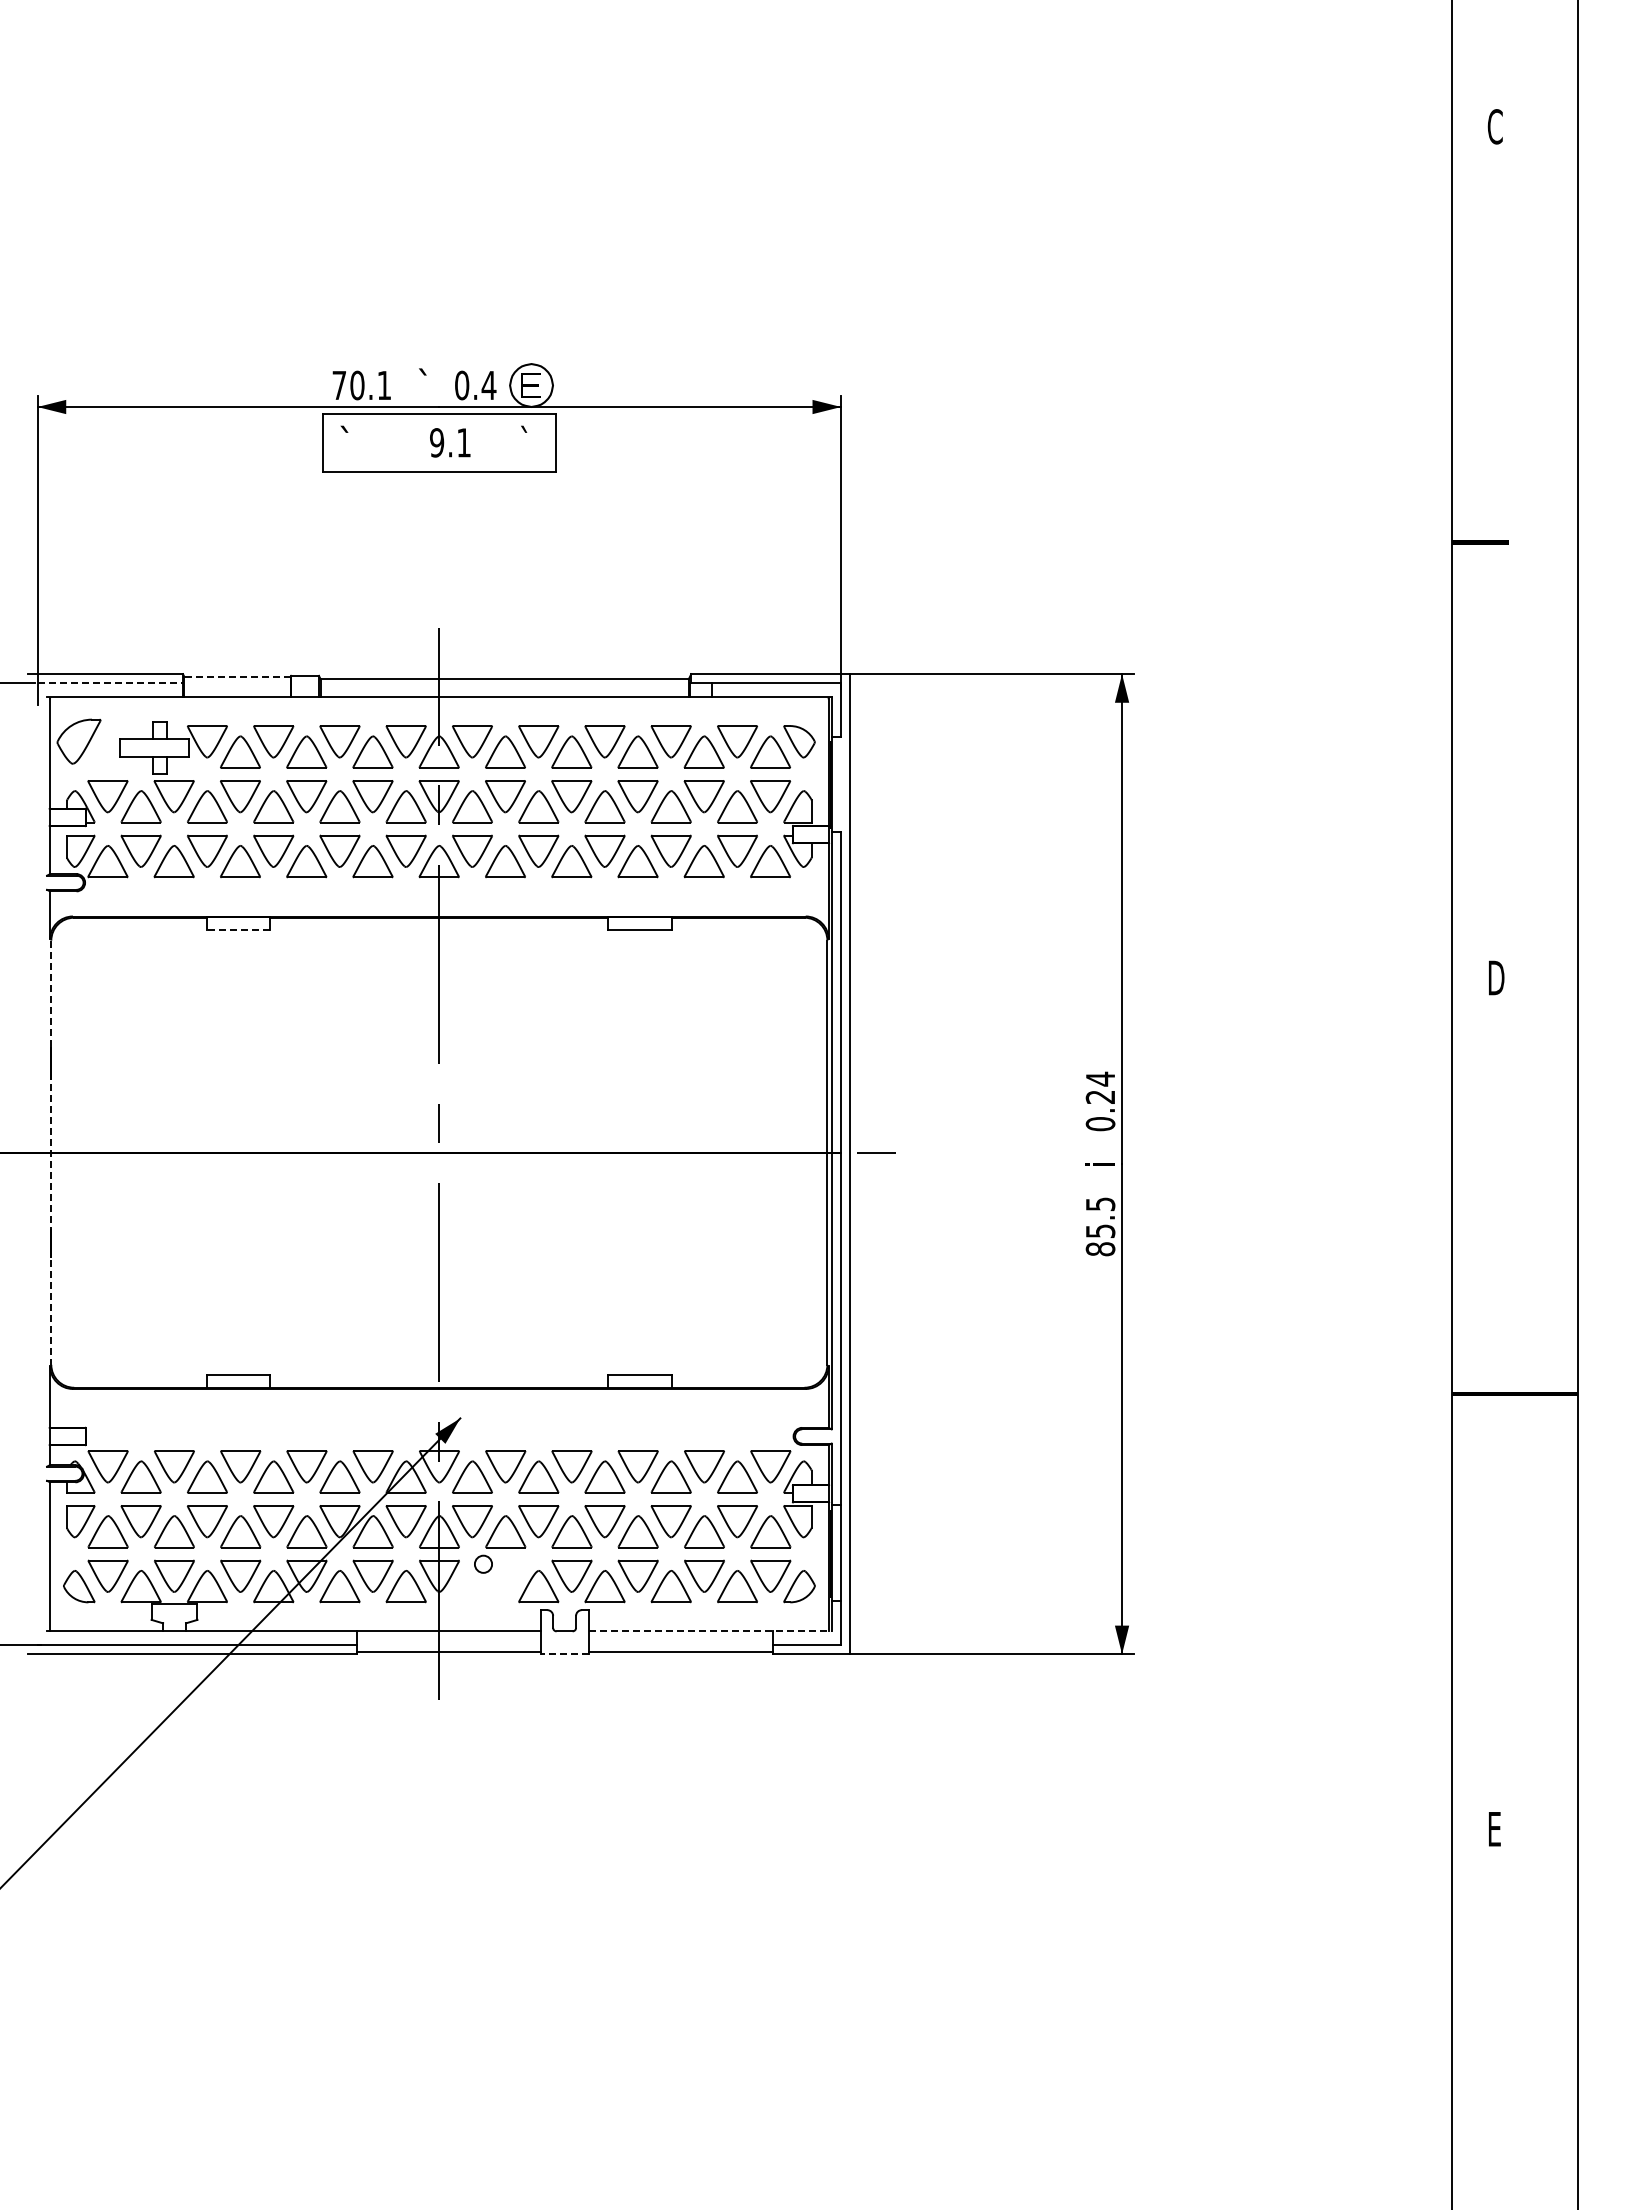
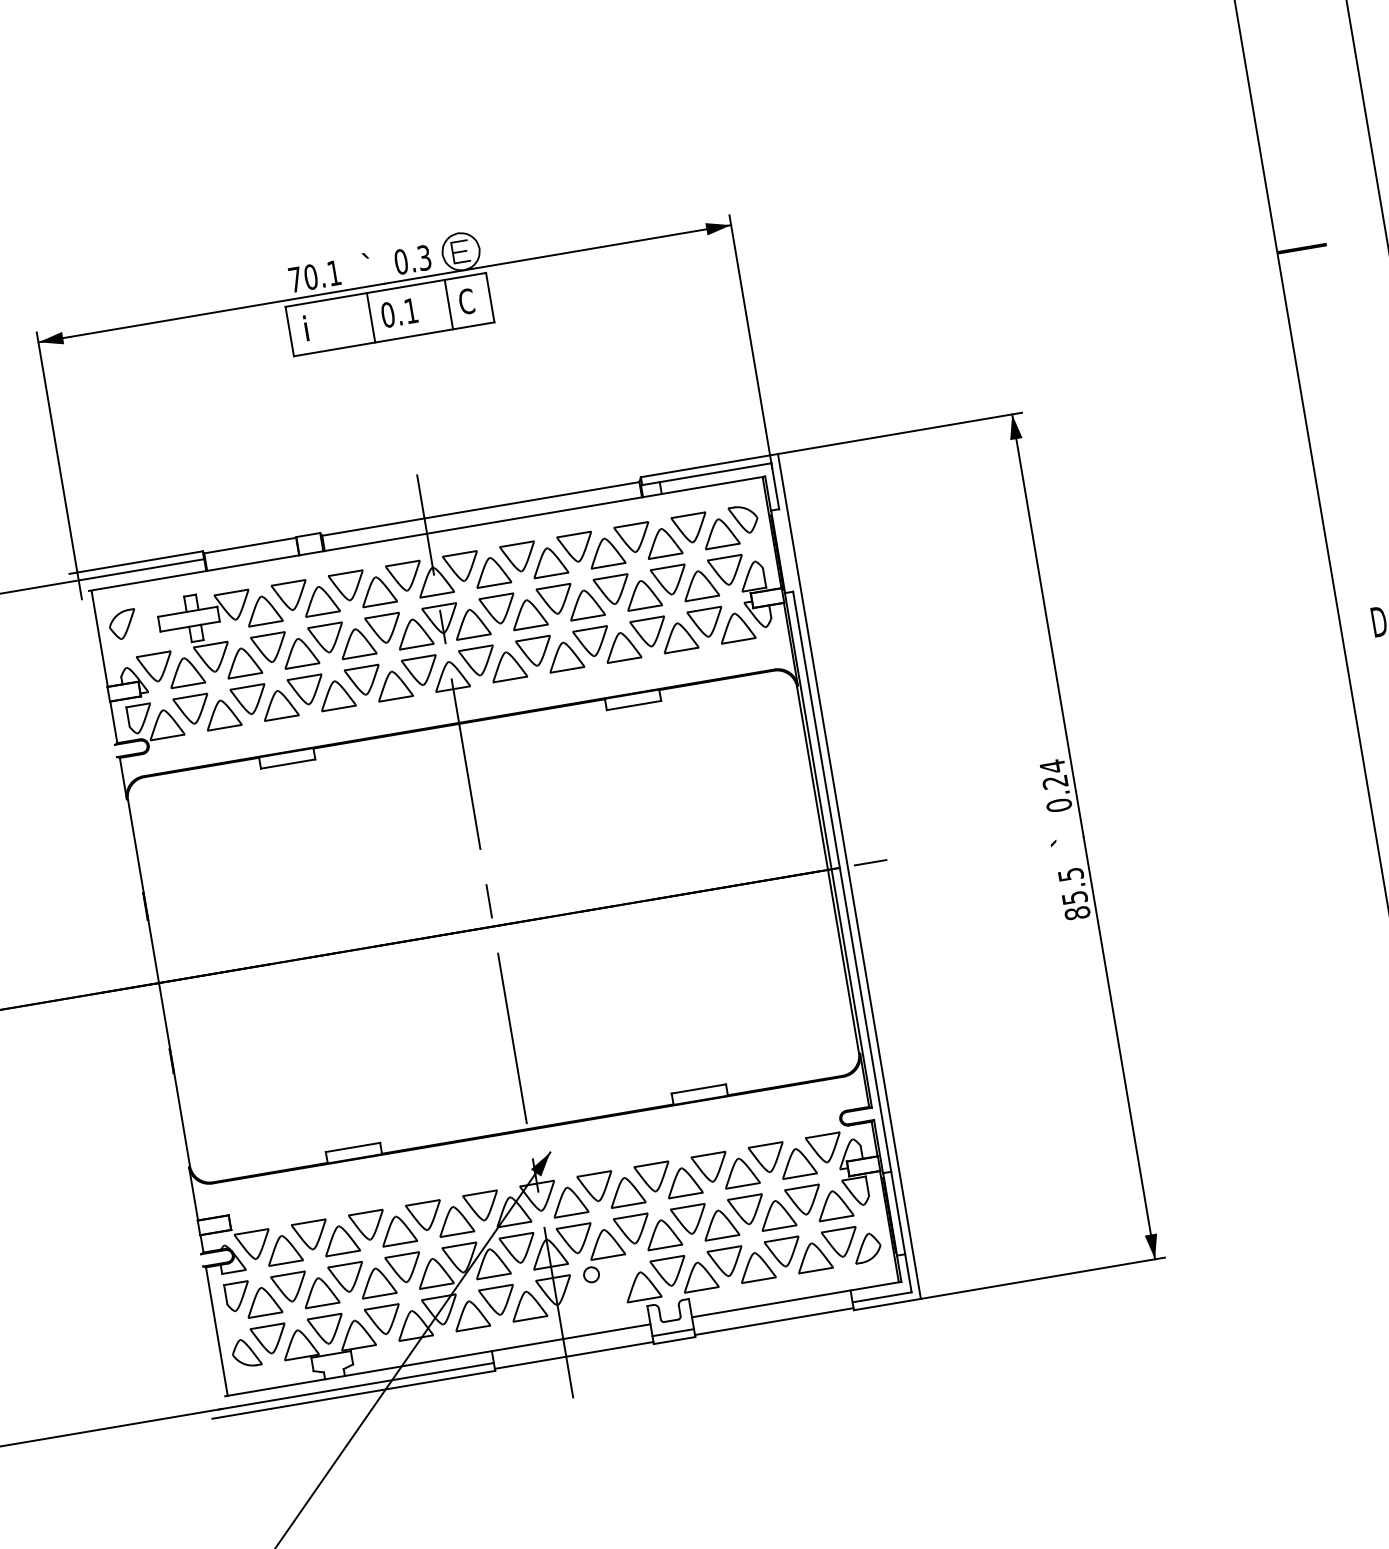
text: (488, 385) -> (424, 258), 0.4 -> 0.3
text: (344, 440) -> (307, 326), ` -> i
text: (528, 441) -> (466, 300), ` -> C
line: (417, 442) -> (371, 317), added
text: (437, 442) -> (388, 314), 9.1 -> 0.1
line: (507, 442) -> (448, 304), added
line: (237, 676) -> (250, 545), dashed -> solid
line: (110, 683) -> (141, 569), dashed -> solid
part: (79, 741) -> (123, 624), size x0.71
line: (238, 930) -> (287, 764), dashed -> solid
line: (51, 1153) -> (159, 983), dashed -> solid
text: (1098, 1165) -> (1063, 841), i -> `
line: (710, 1631) -> (797, 1299), dashed -> solid
line: (564, 1645) -> (673, 1333), added
line: (564, 1654) -> (674, 1340), dashed -> solid

